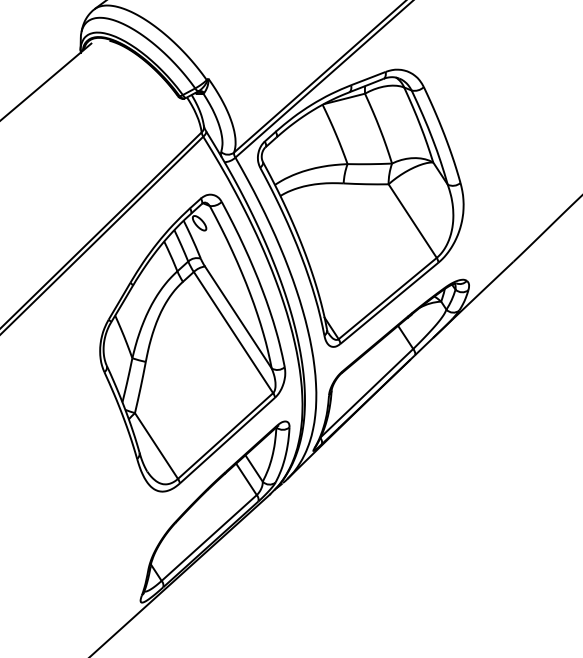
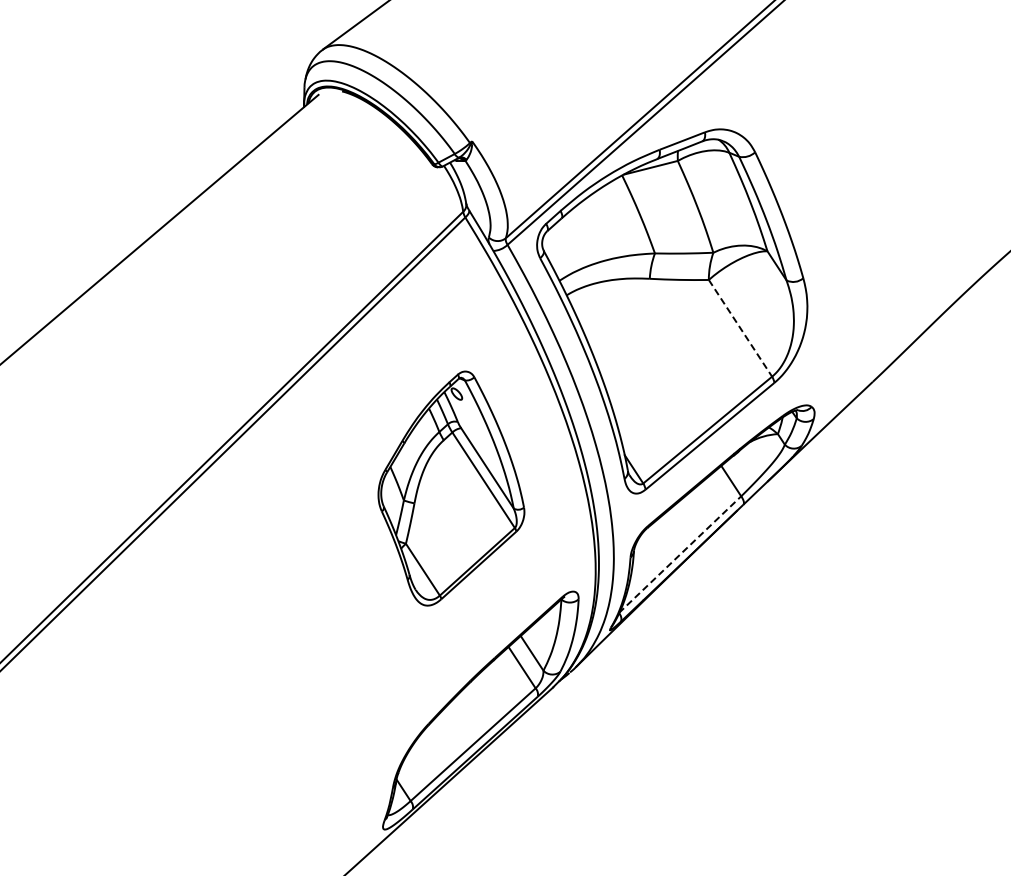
line: (412, 221) -> (740, 328), solid -> dashed
part: (192, 343) -> (451, 488), size x0.6
line: (367, 393) -> (680, 554), solid -> dashed

